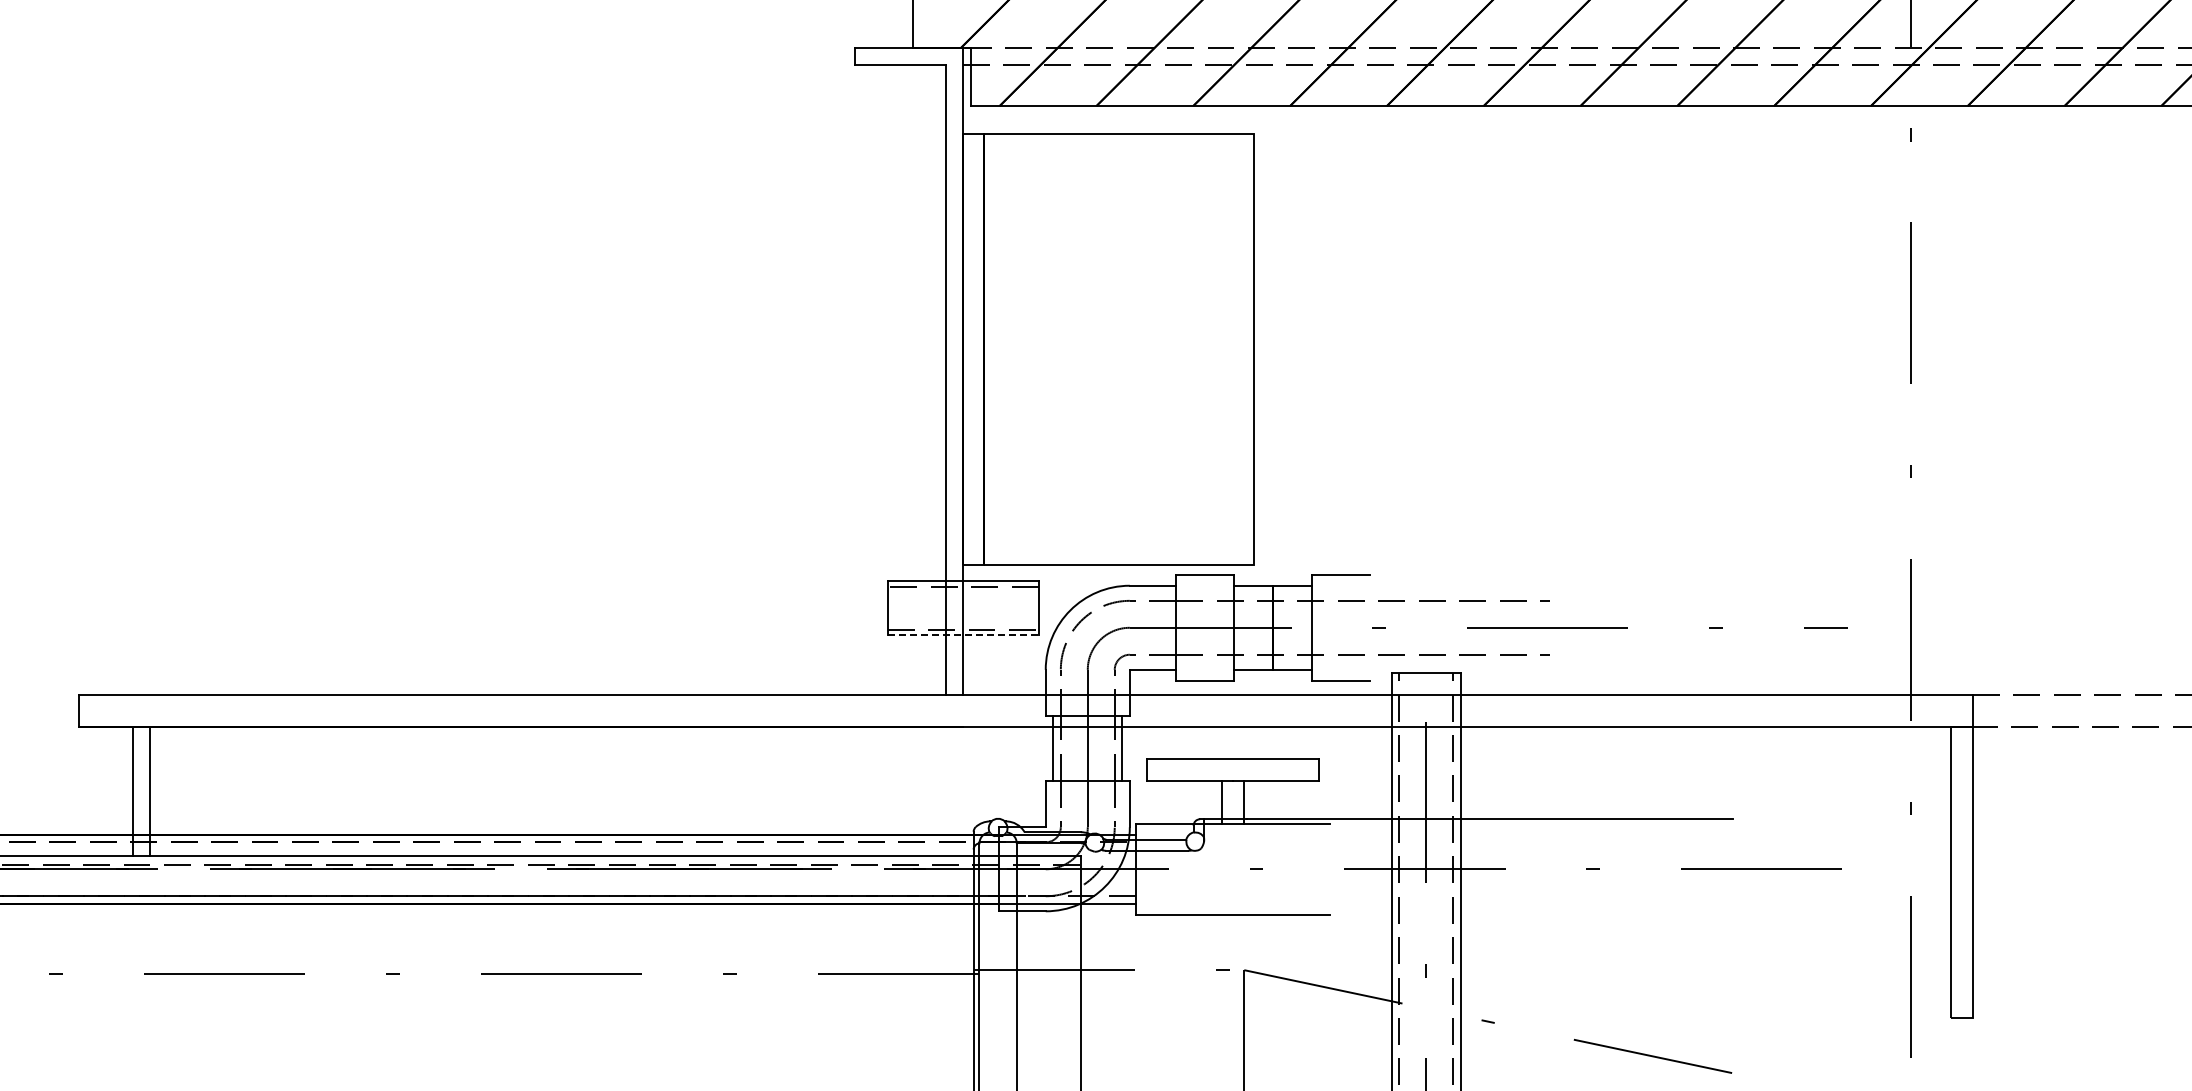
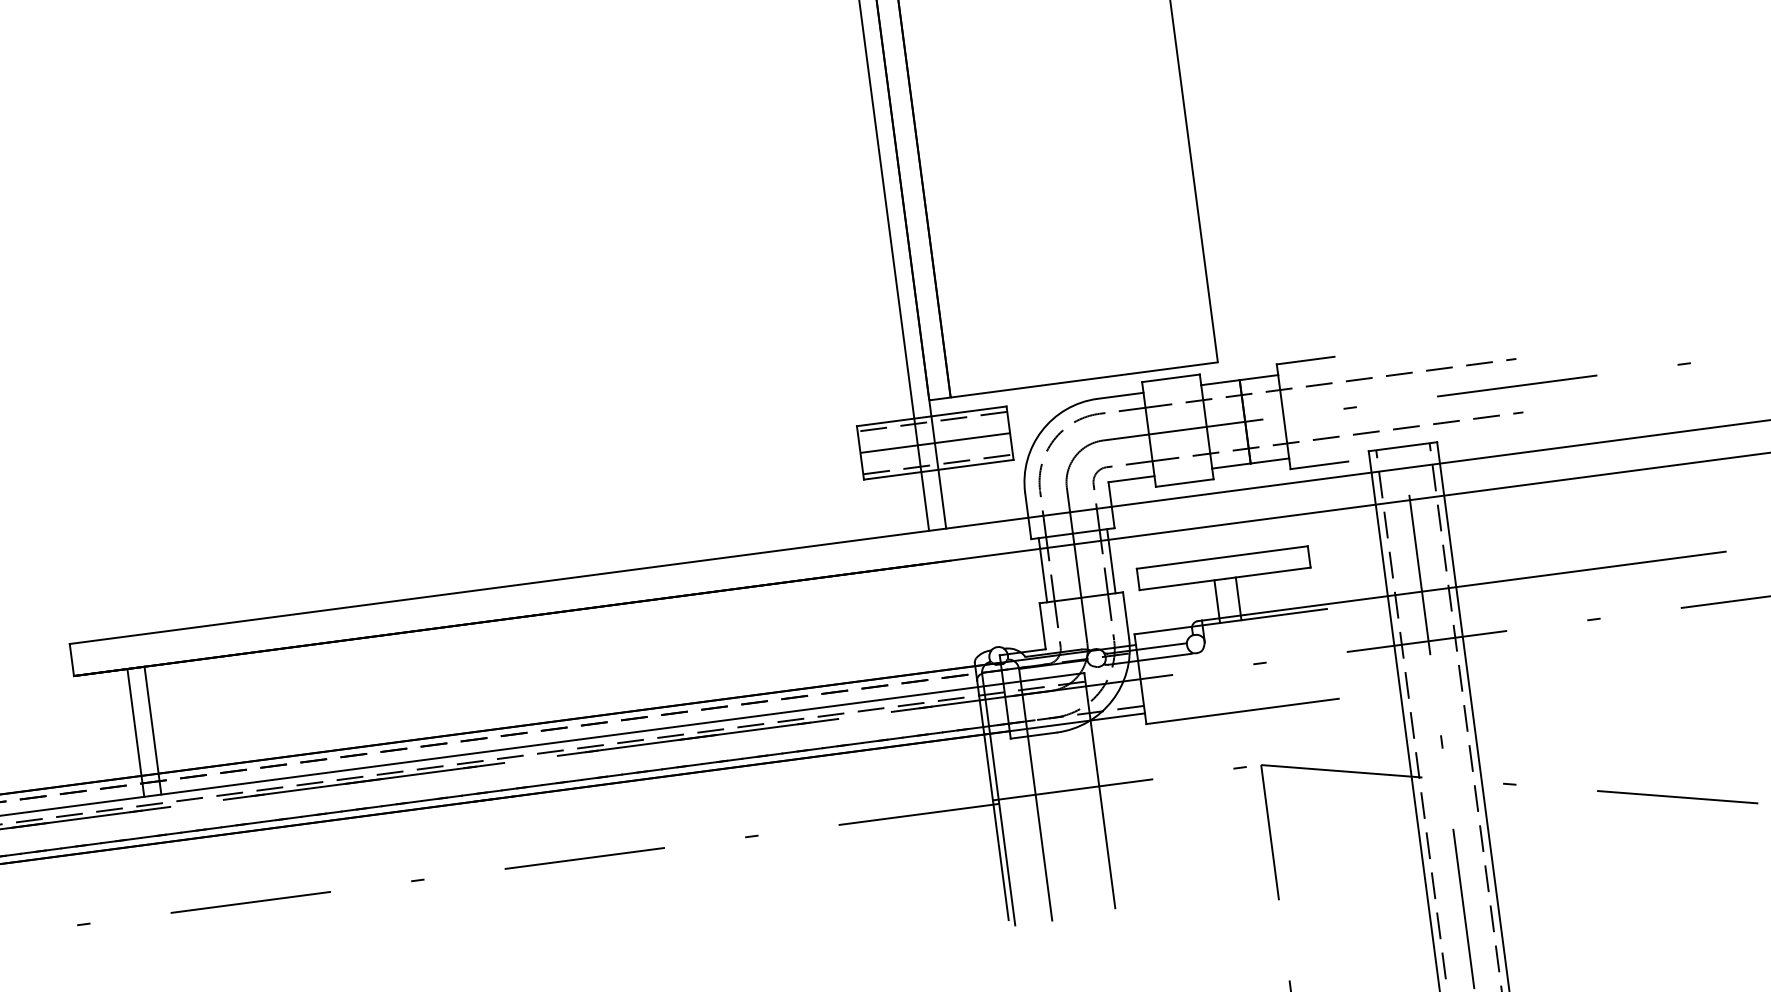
line: (962, 608) -> (934, 443), added
line: (963, 635) -> (939, 469), dashed -> solid

